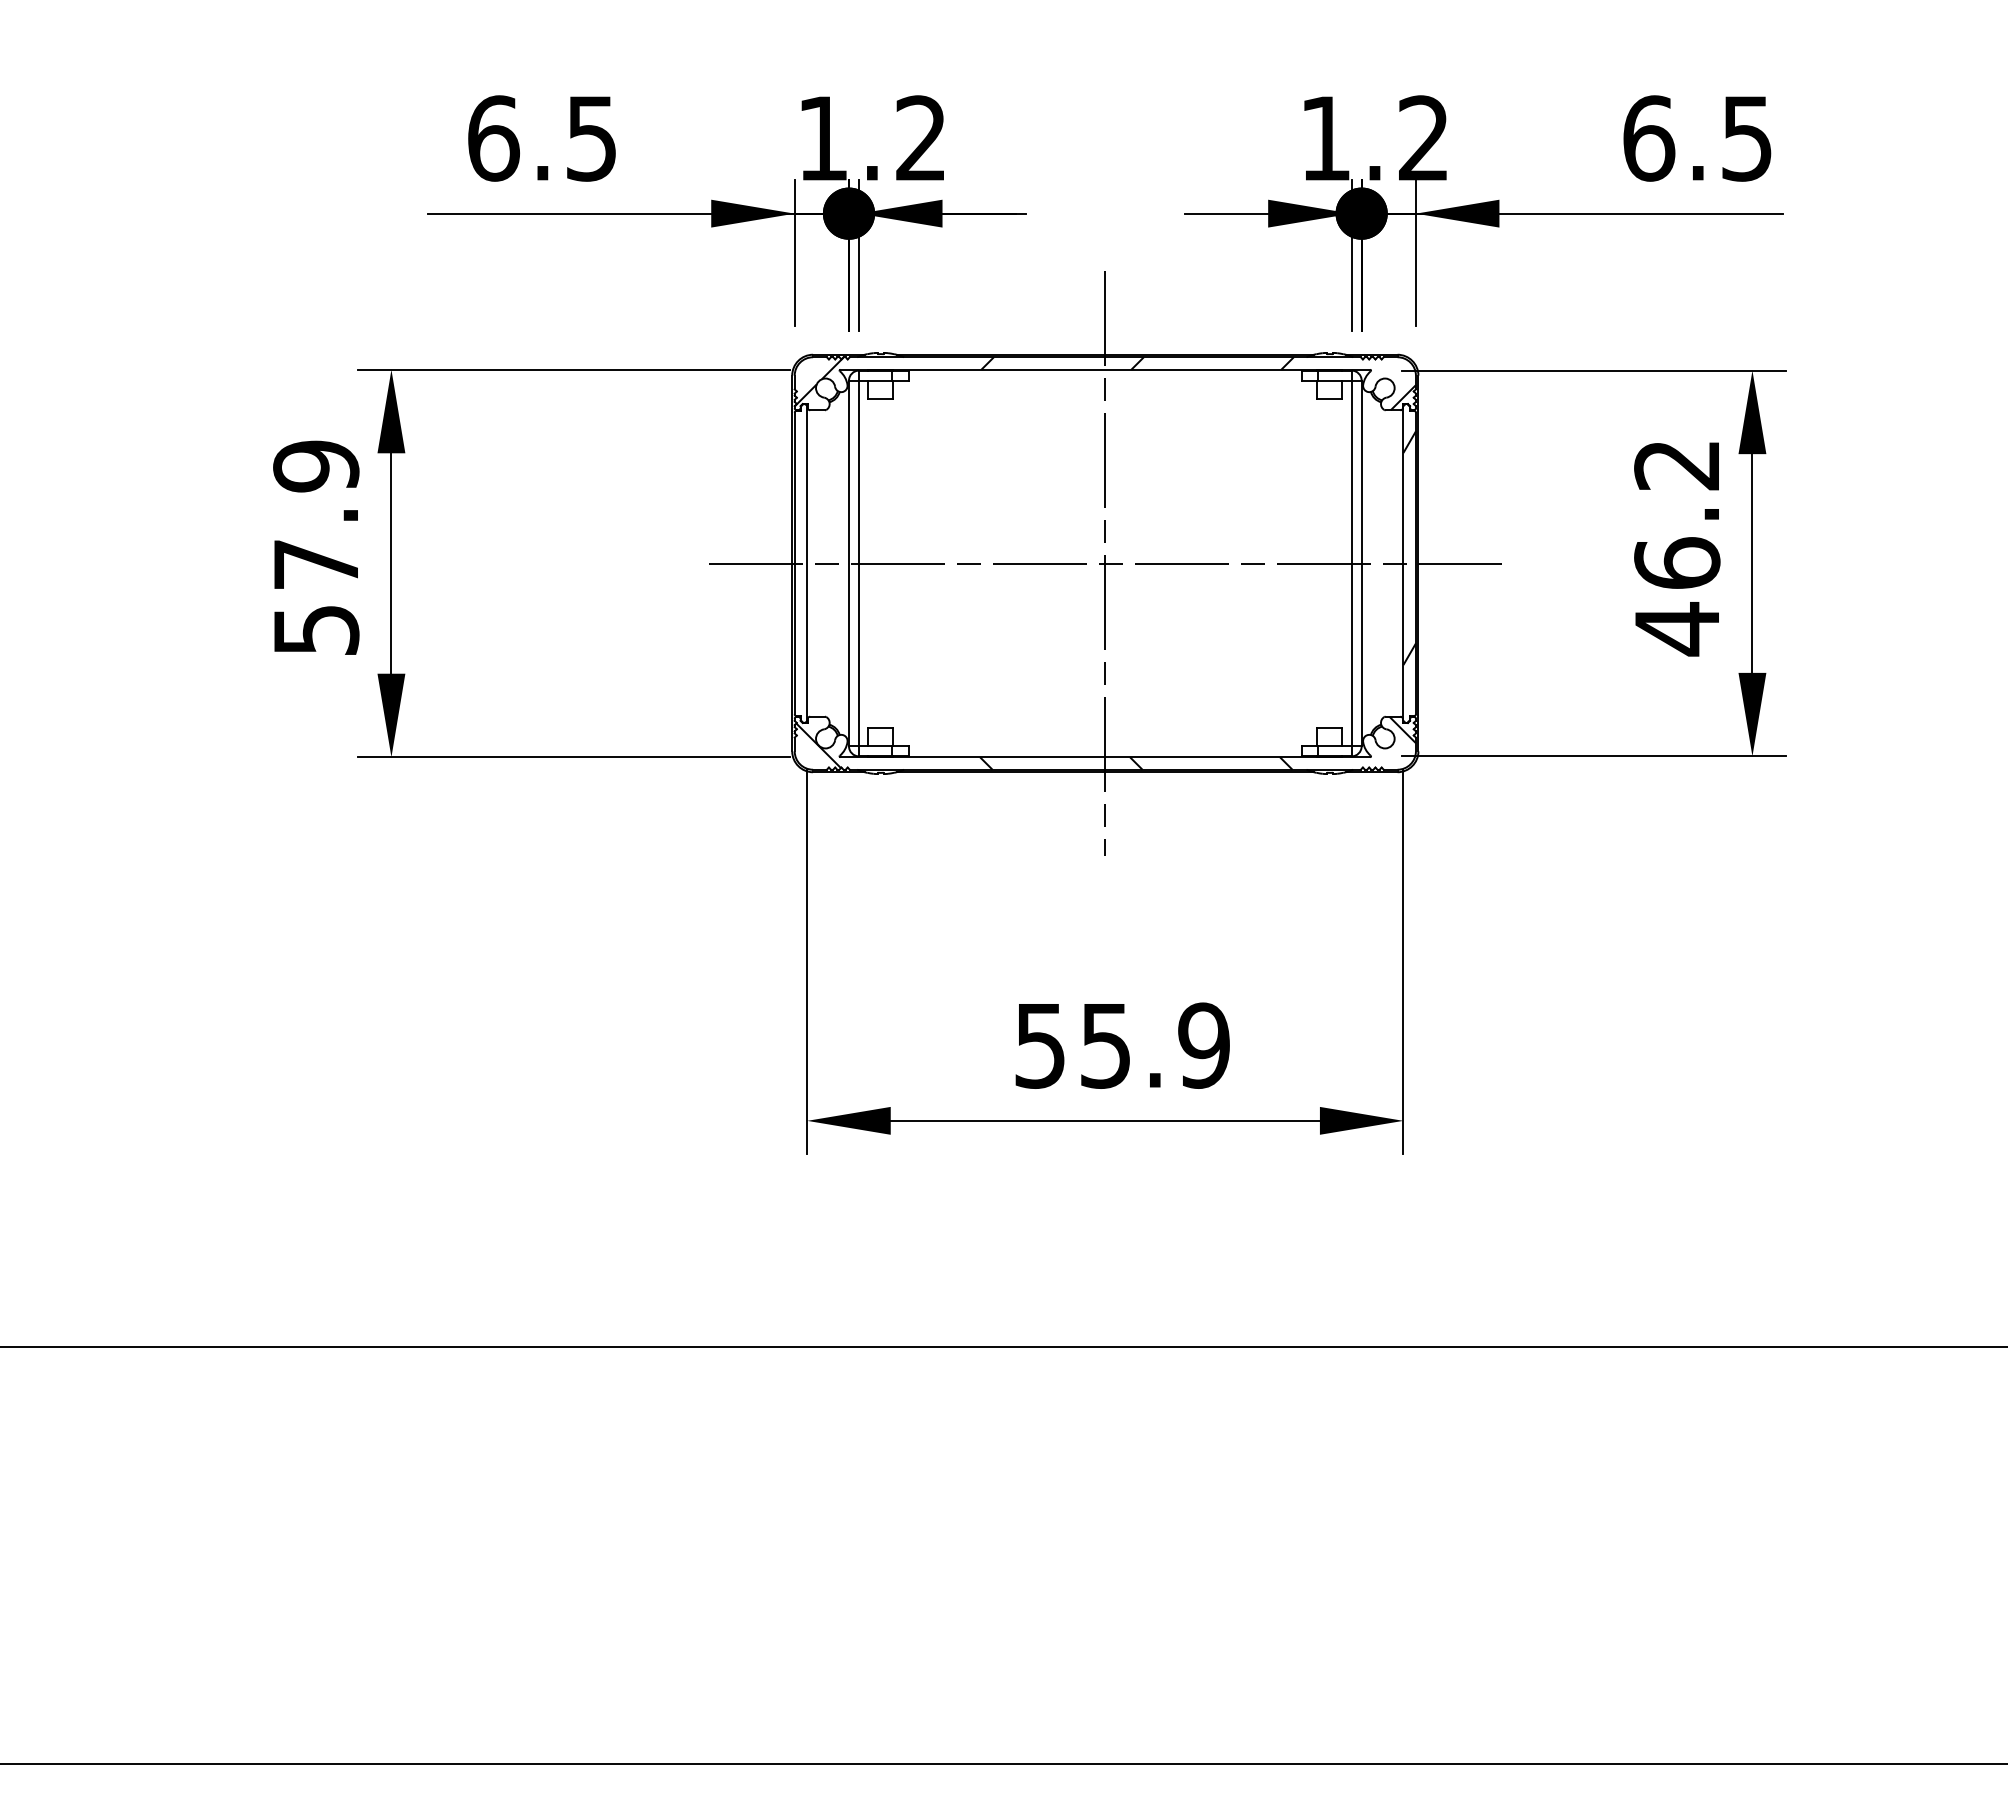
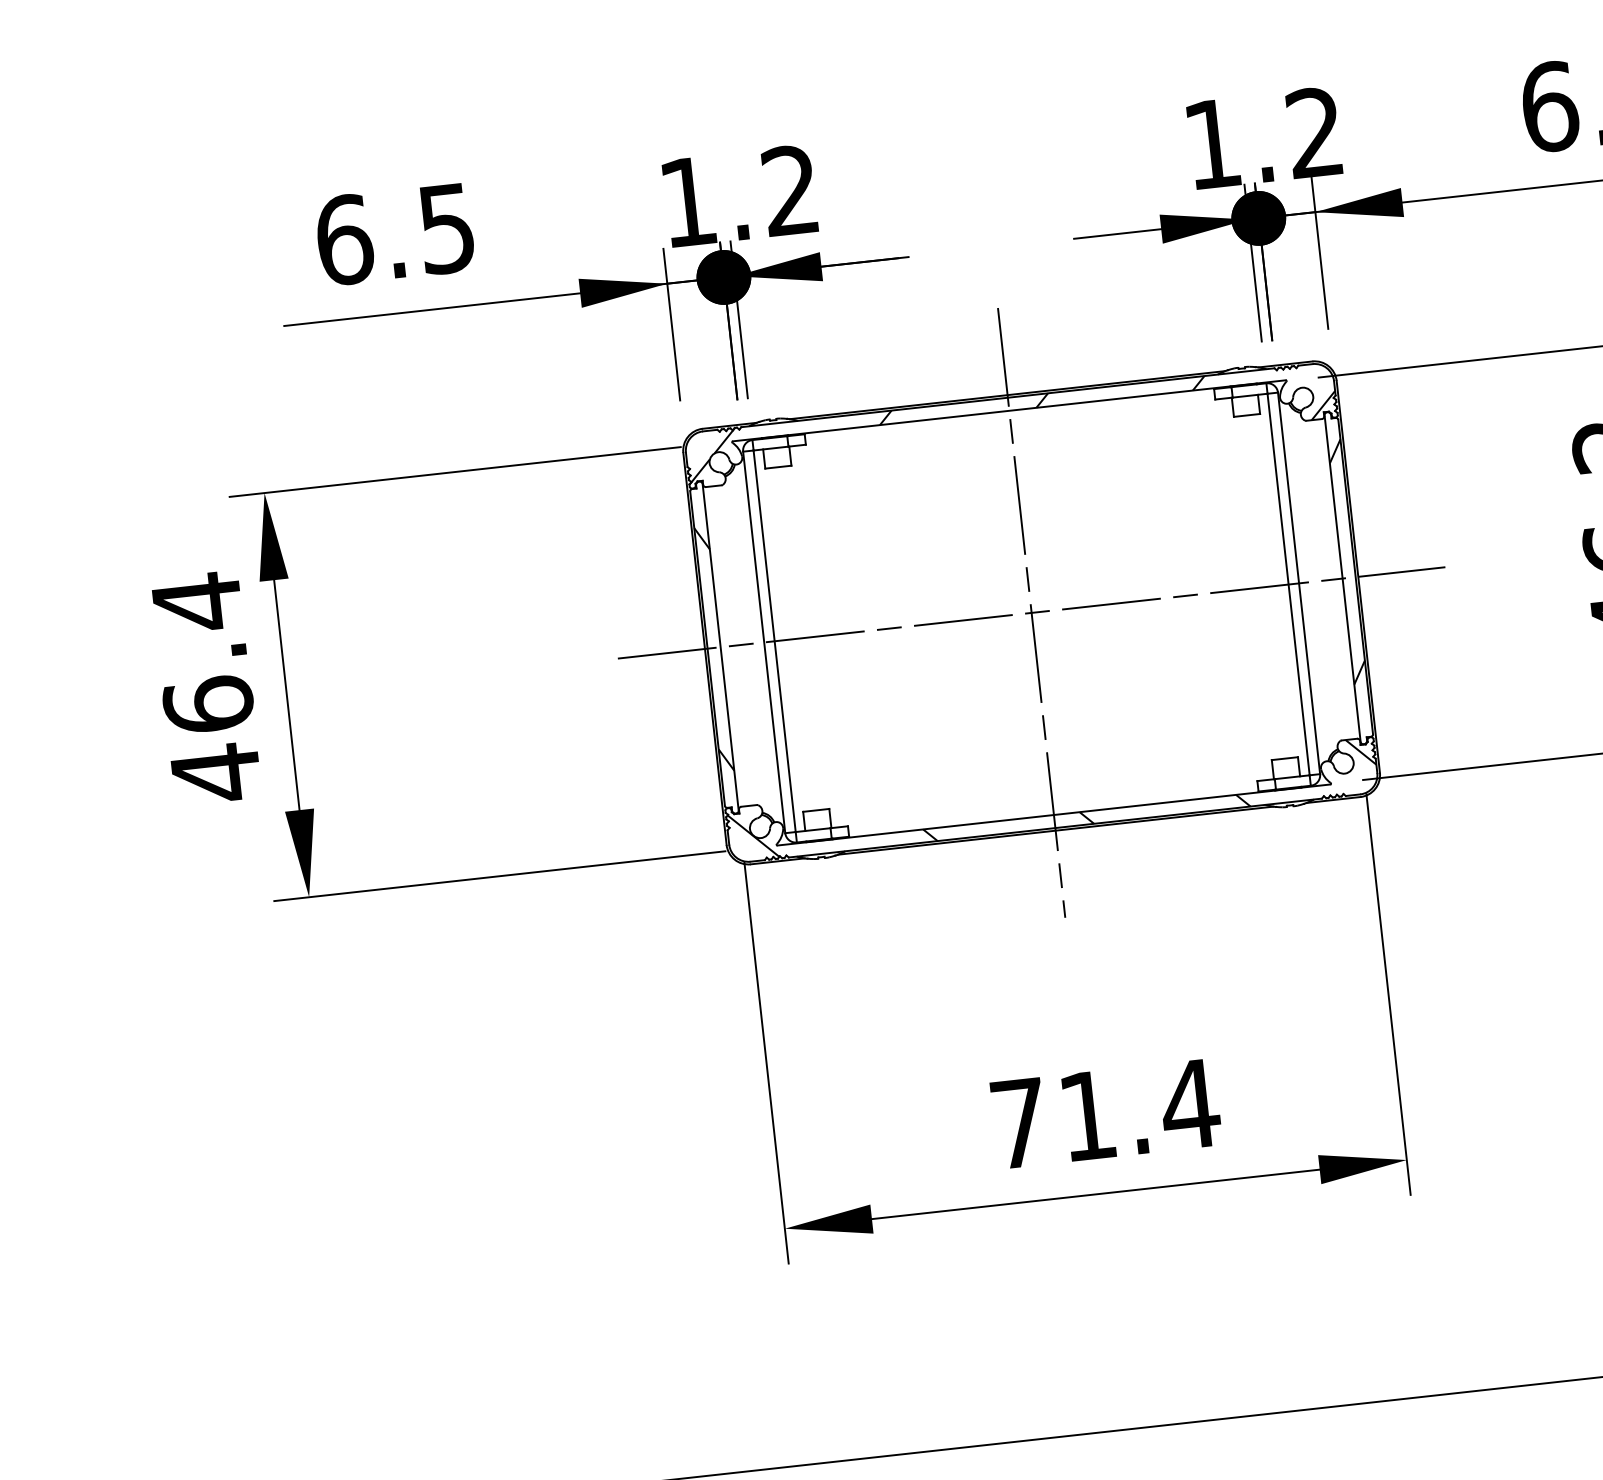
text: (316, 548) -> (206, 688), 57.9 -> 46.4
hatch: (800, 564) -> (713, 649), added
text: (1123, 1045) -> (1106, 1113), 55.9 -> 71.4

